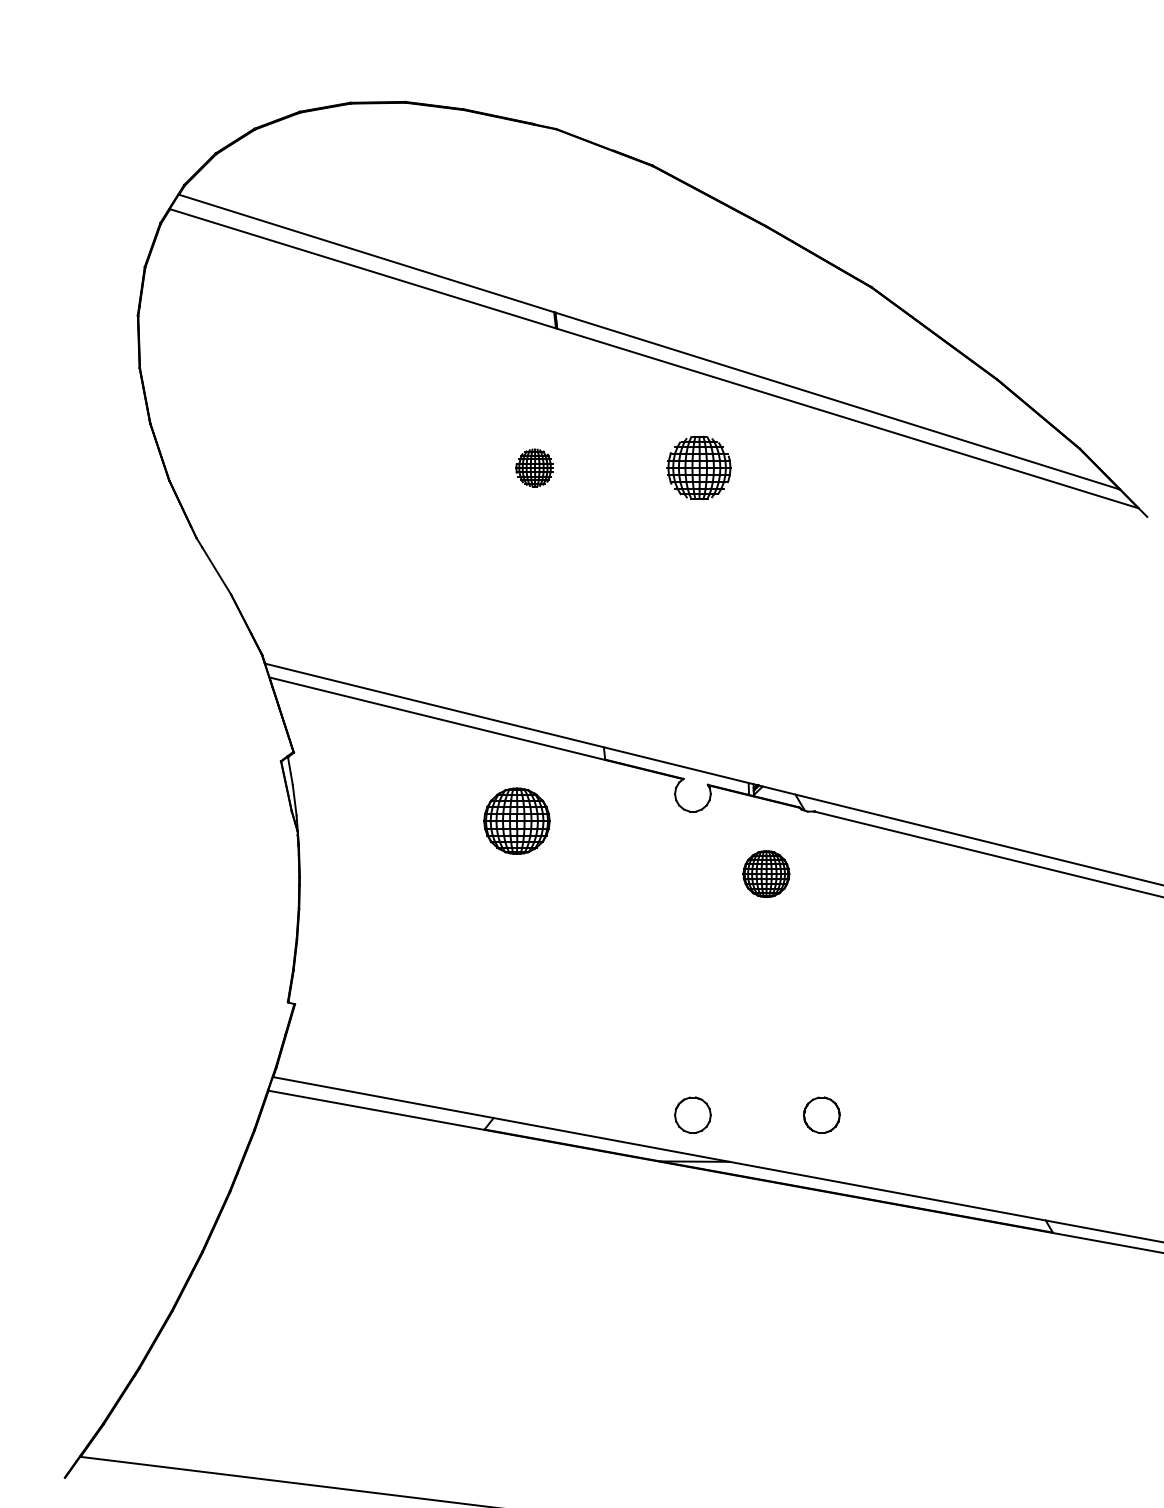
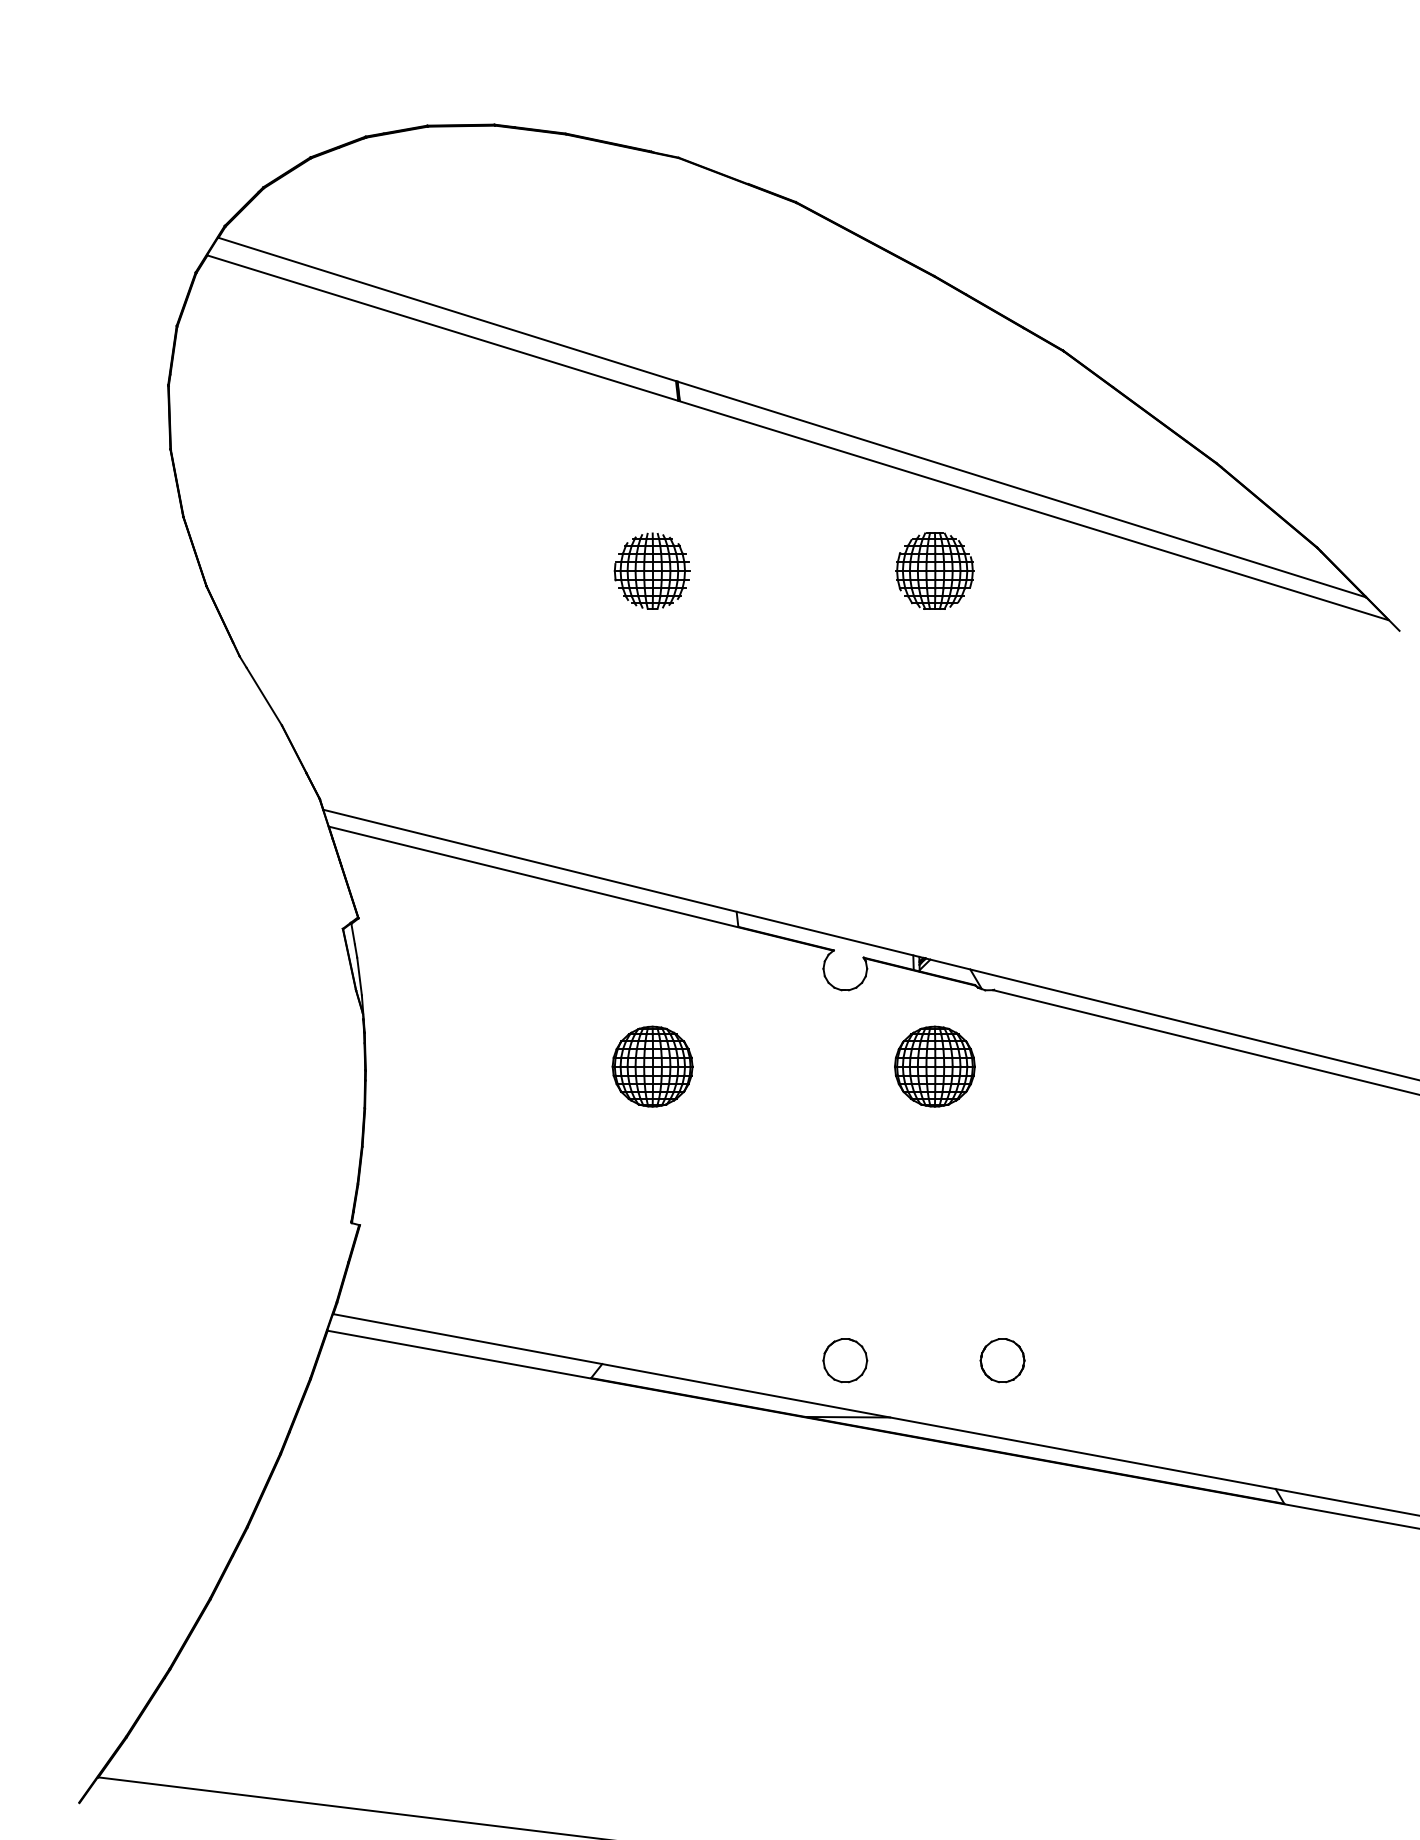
part: (534, 467) -> (652, 570), size x1.67
part: (698, 467) -> (933, 570), moved
part: (516, 820) -> (652, 1065), moved
part: (766, 873) -> (935, 1065), size x1.43

